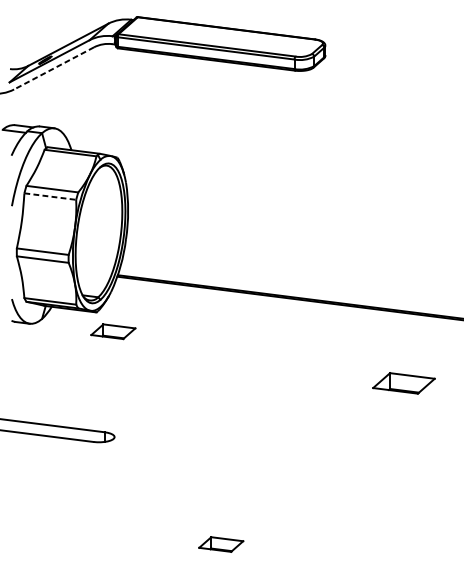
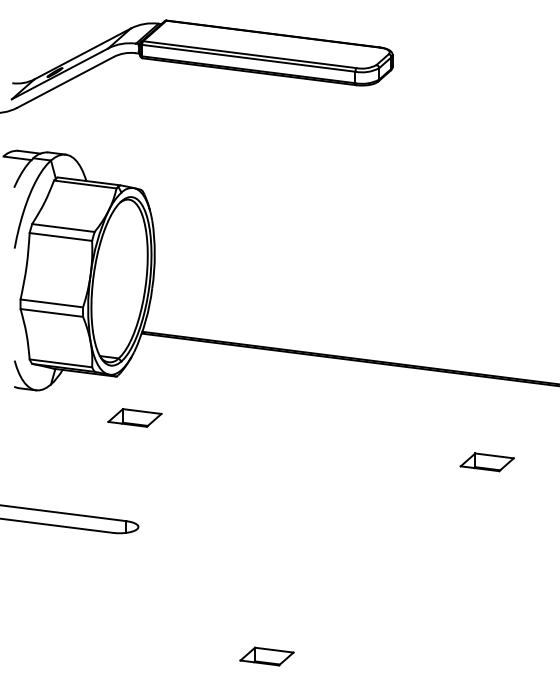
line: (54, 68) -> (65, 82), dashed -> solid
line: (50, 197) -> (61, 237), dashed -> solid
part: (112, 331) -> (134, 417), moved
part: (403, 383) -> (486, 462), size x0.71

